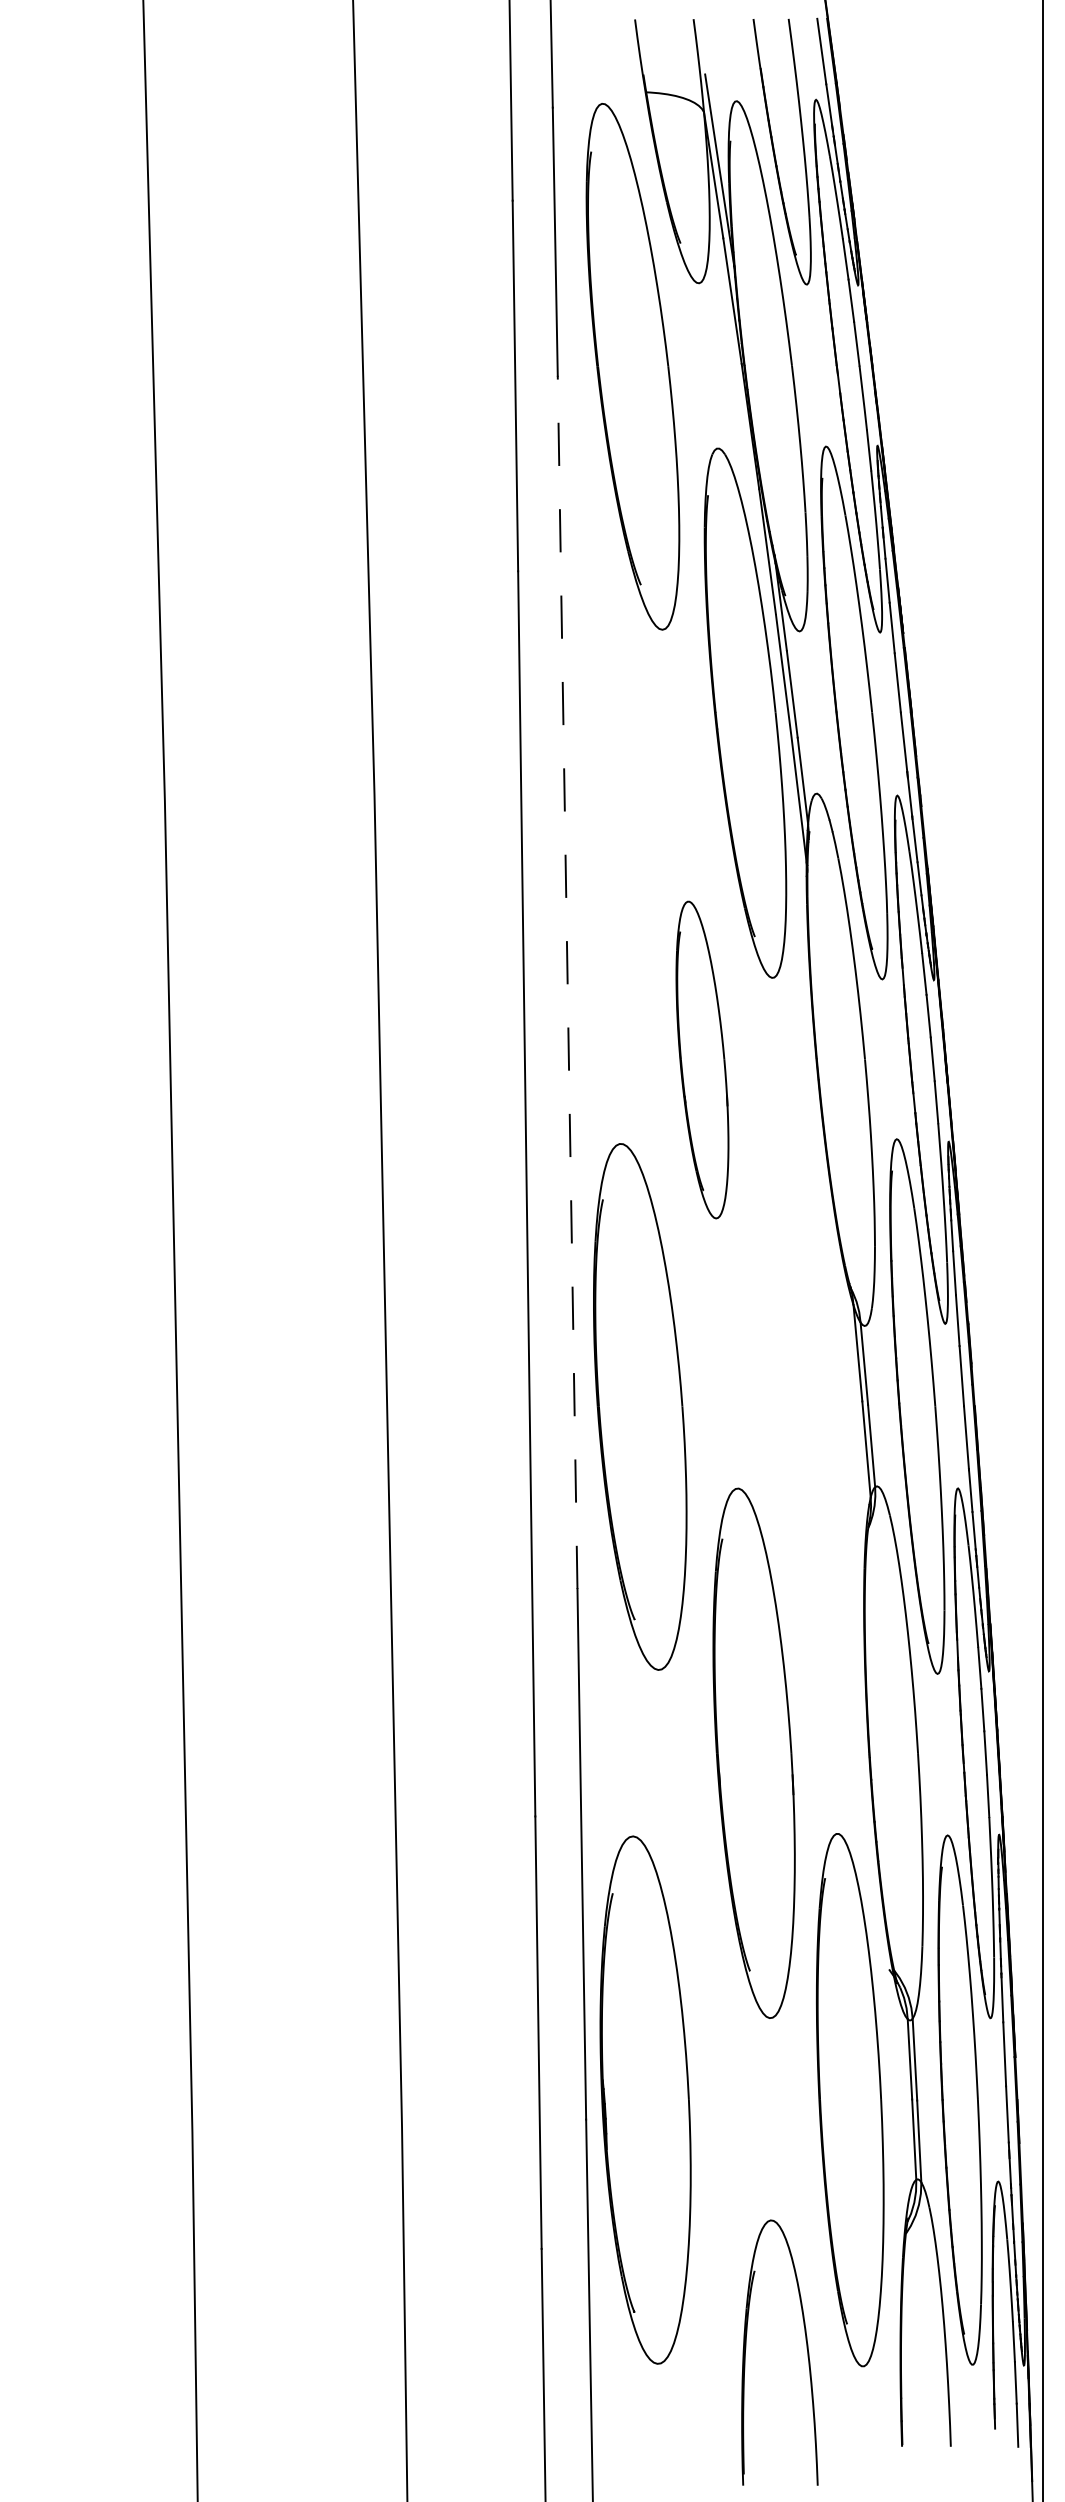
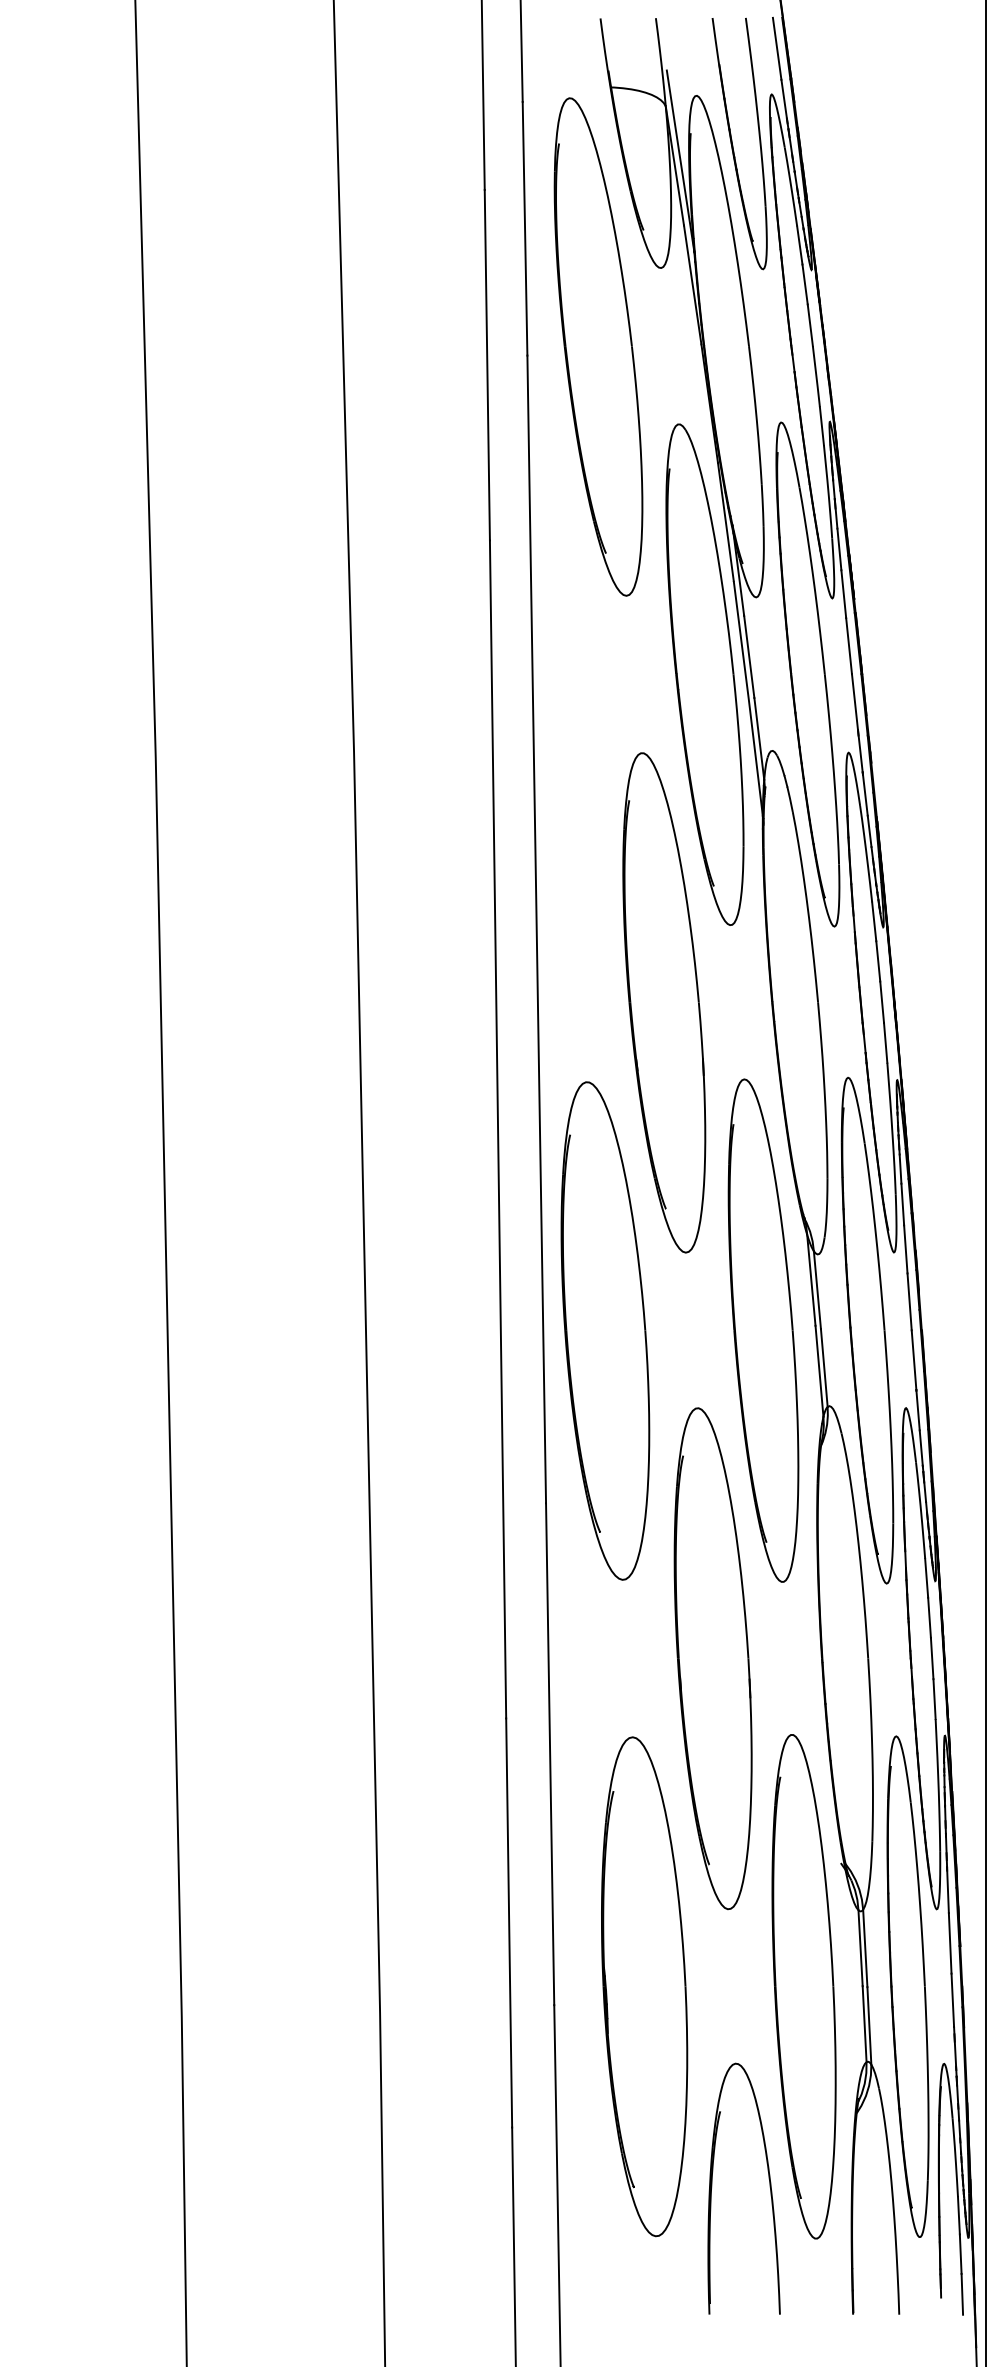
line: (567, 982) -> (536, 929), dashed -> solid
part: (702, 1059) -> (664, 1002), size x1.67
part: (807, 1406) -> (763, 1330), added
part: (645, 2099) -> (644, 1986), moved
part: (806, 2348) -> (769, 2184), moved

